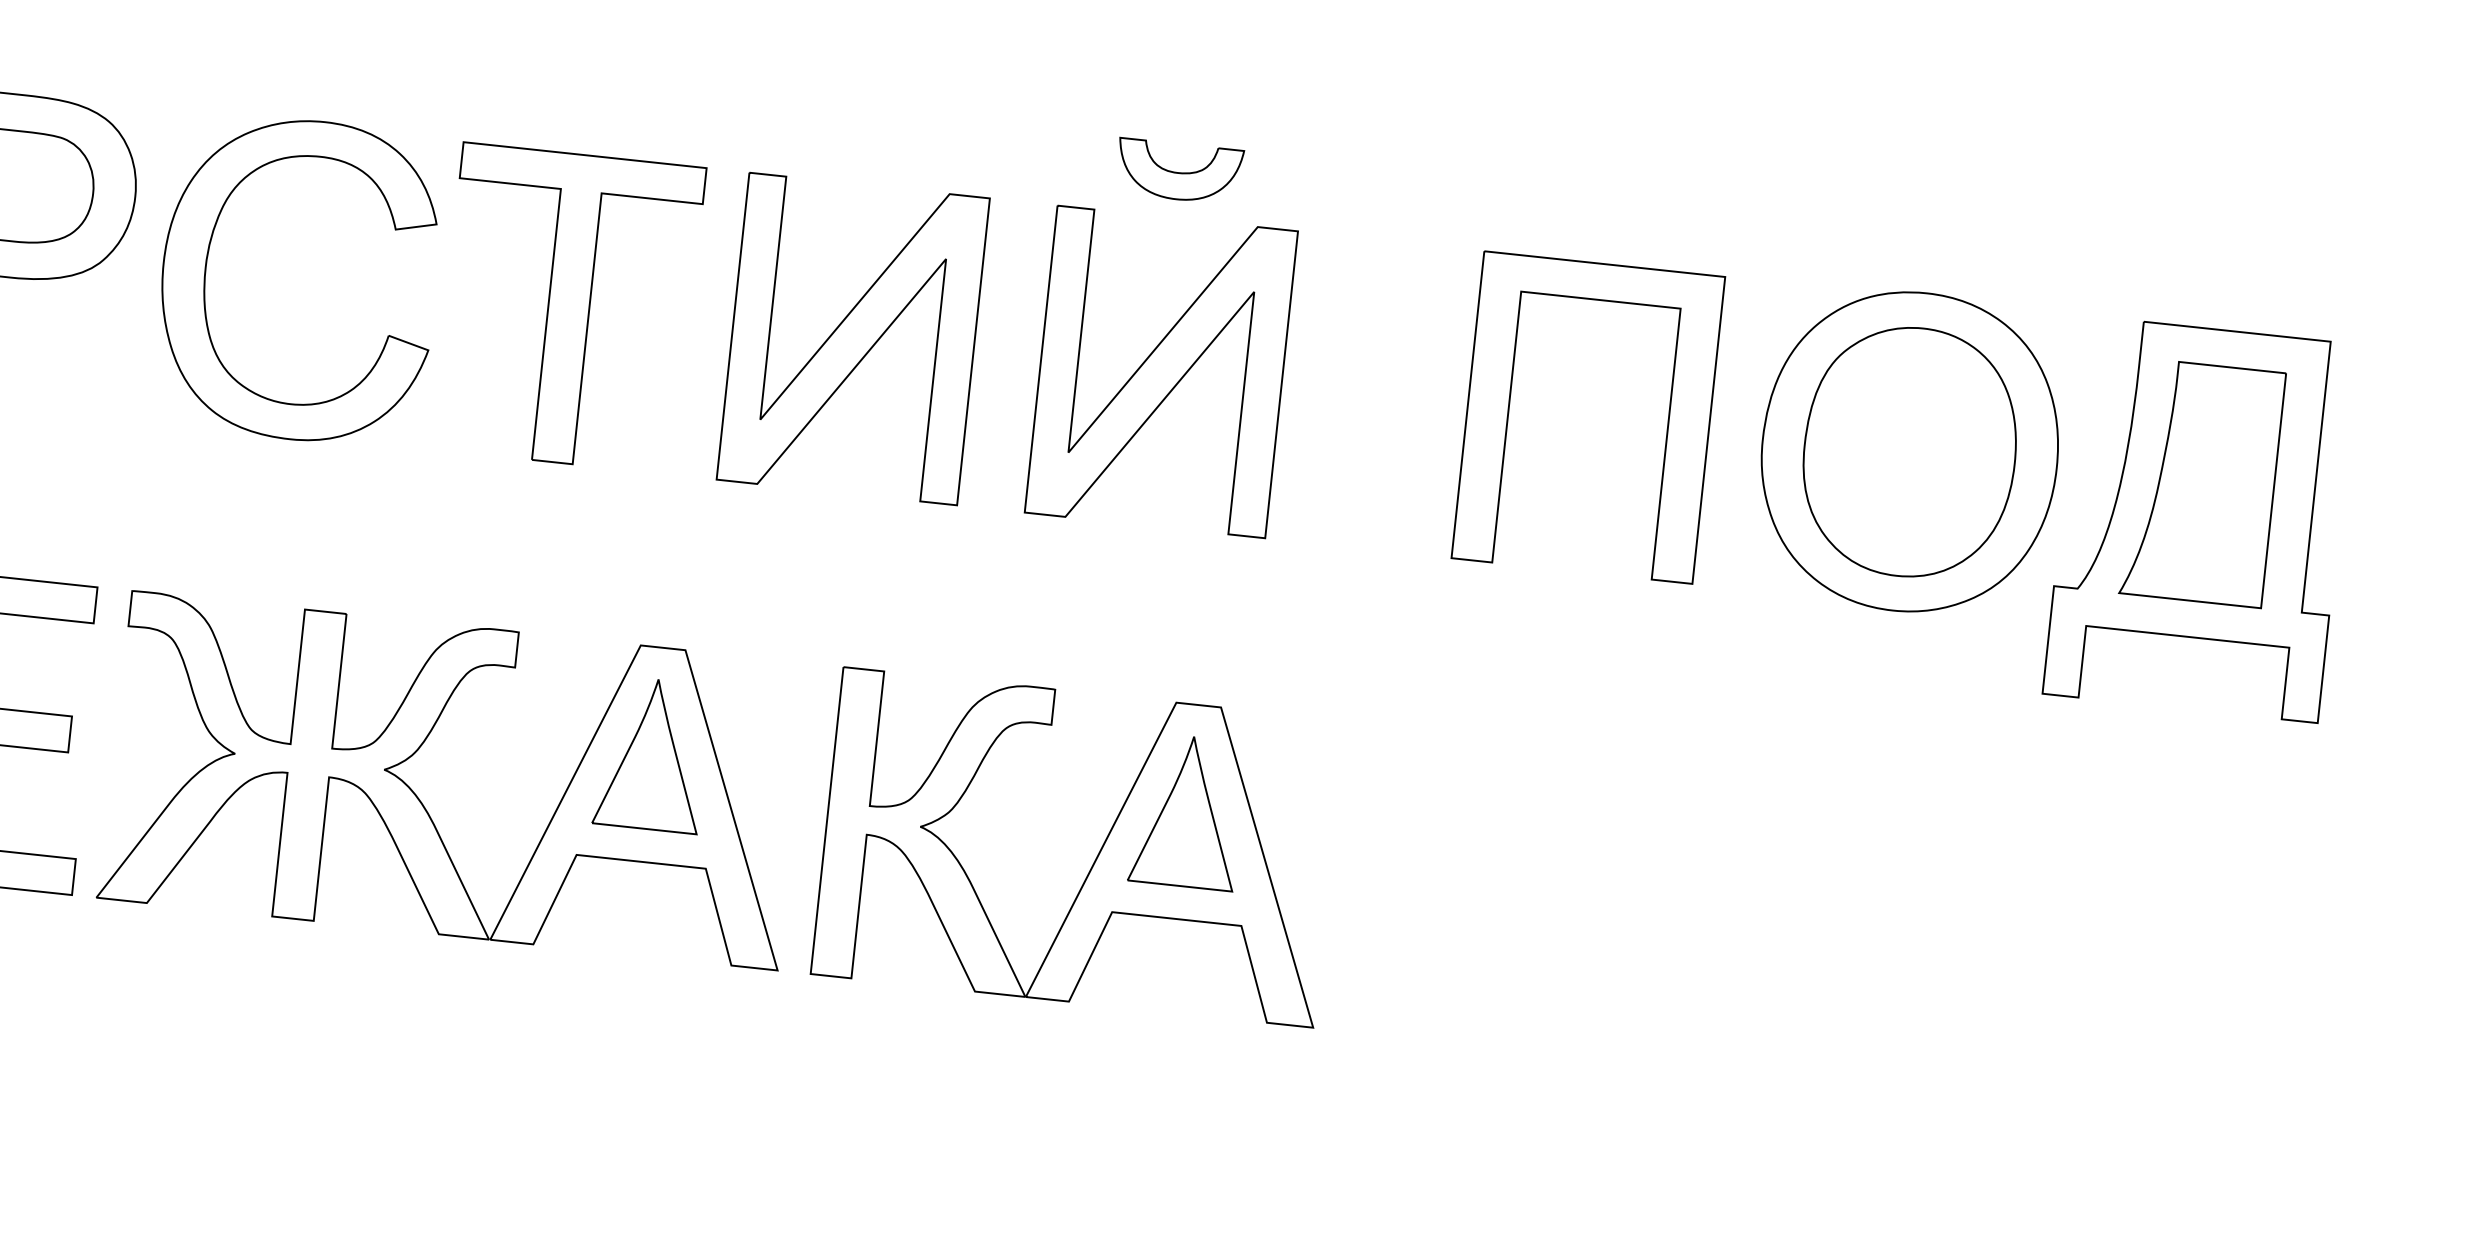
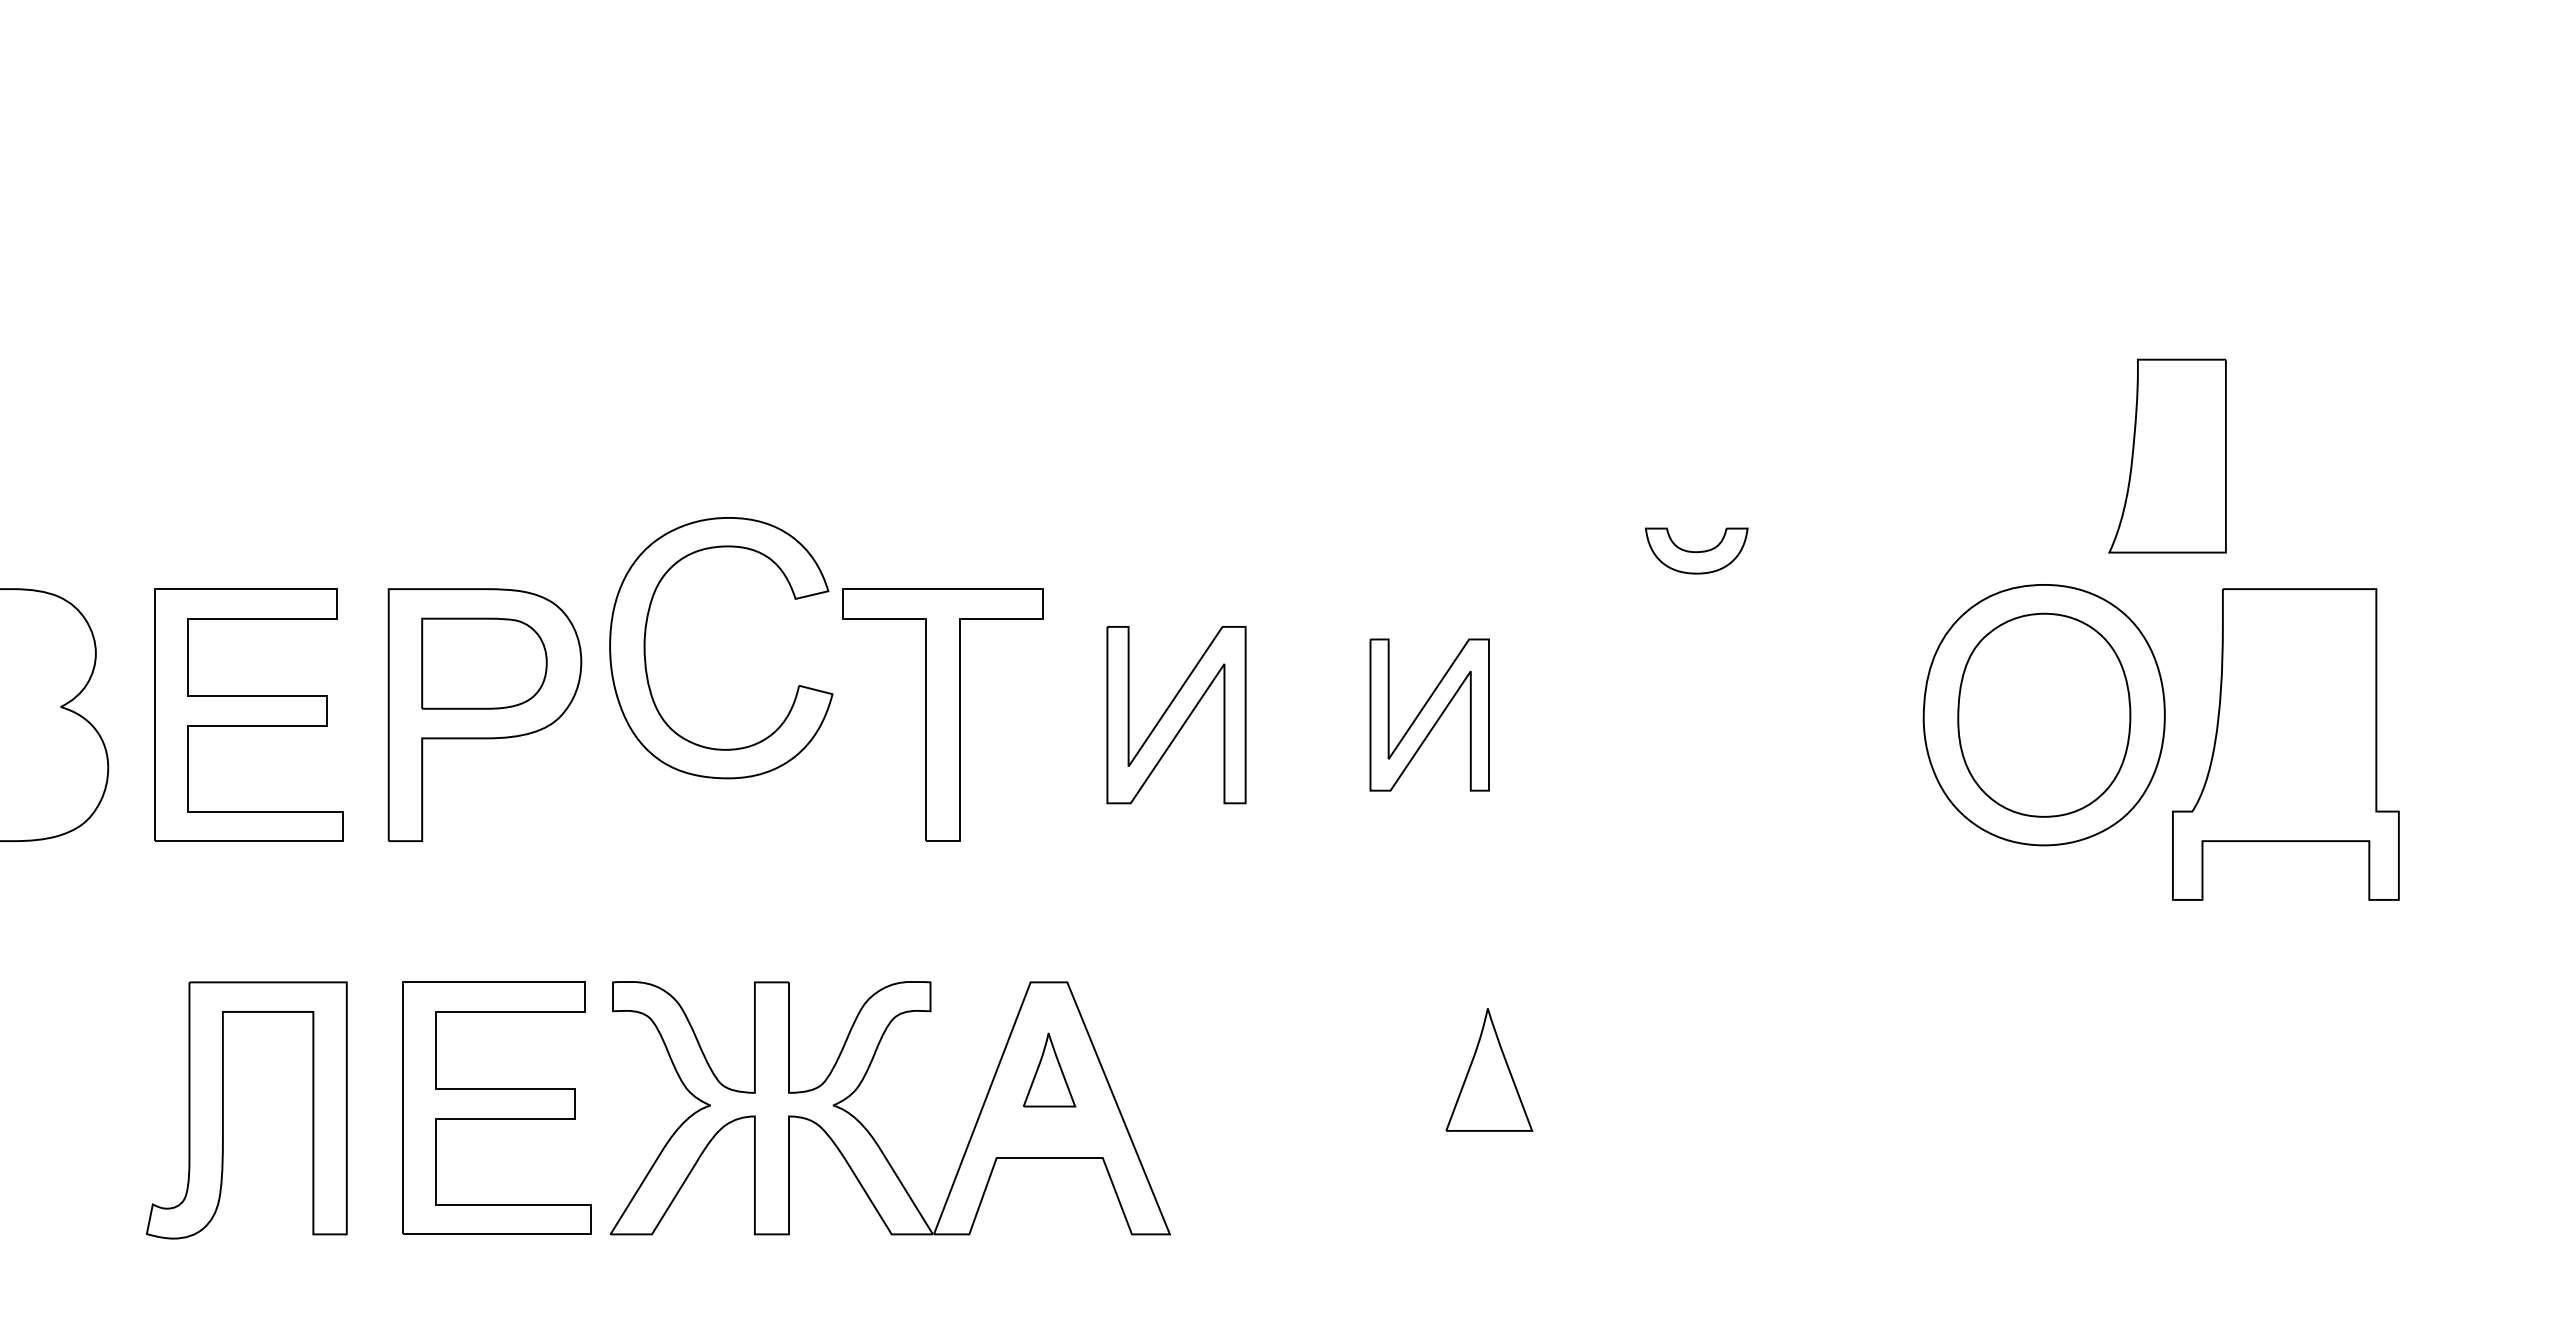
part: (1179, 171) -> (1696, 550), moved
part: (206, 285) -> (646, 660), moved
part: (853, 338) -> (1176, 714), size x0.7
part: (1161, 371) -> (1429, 714), size x0.6
part: (1509, 408) -> (1715, 714), removed
part: (2202, 482) -> (2167, 455), moved
part: (652, 754) -> (1049, 1069), size x0.6
part: (1095, 856) -> (1418, 1114), removed

